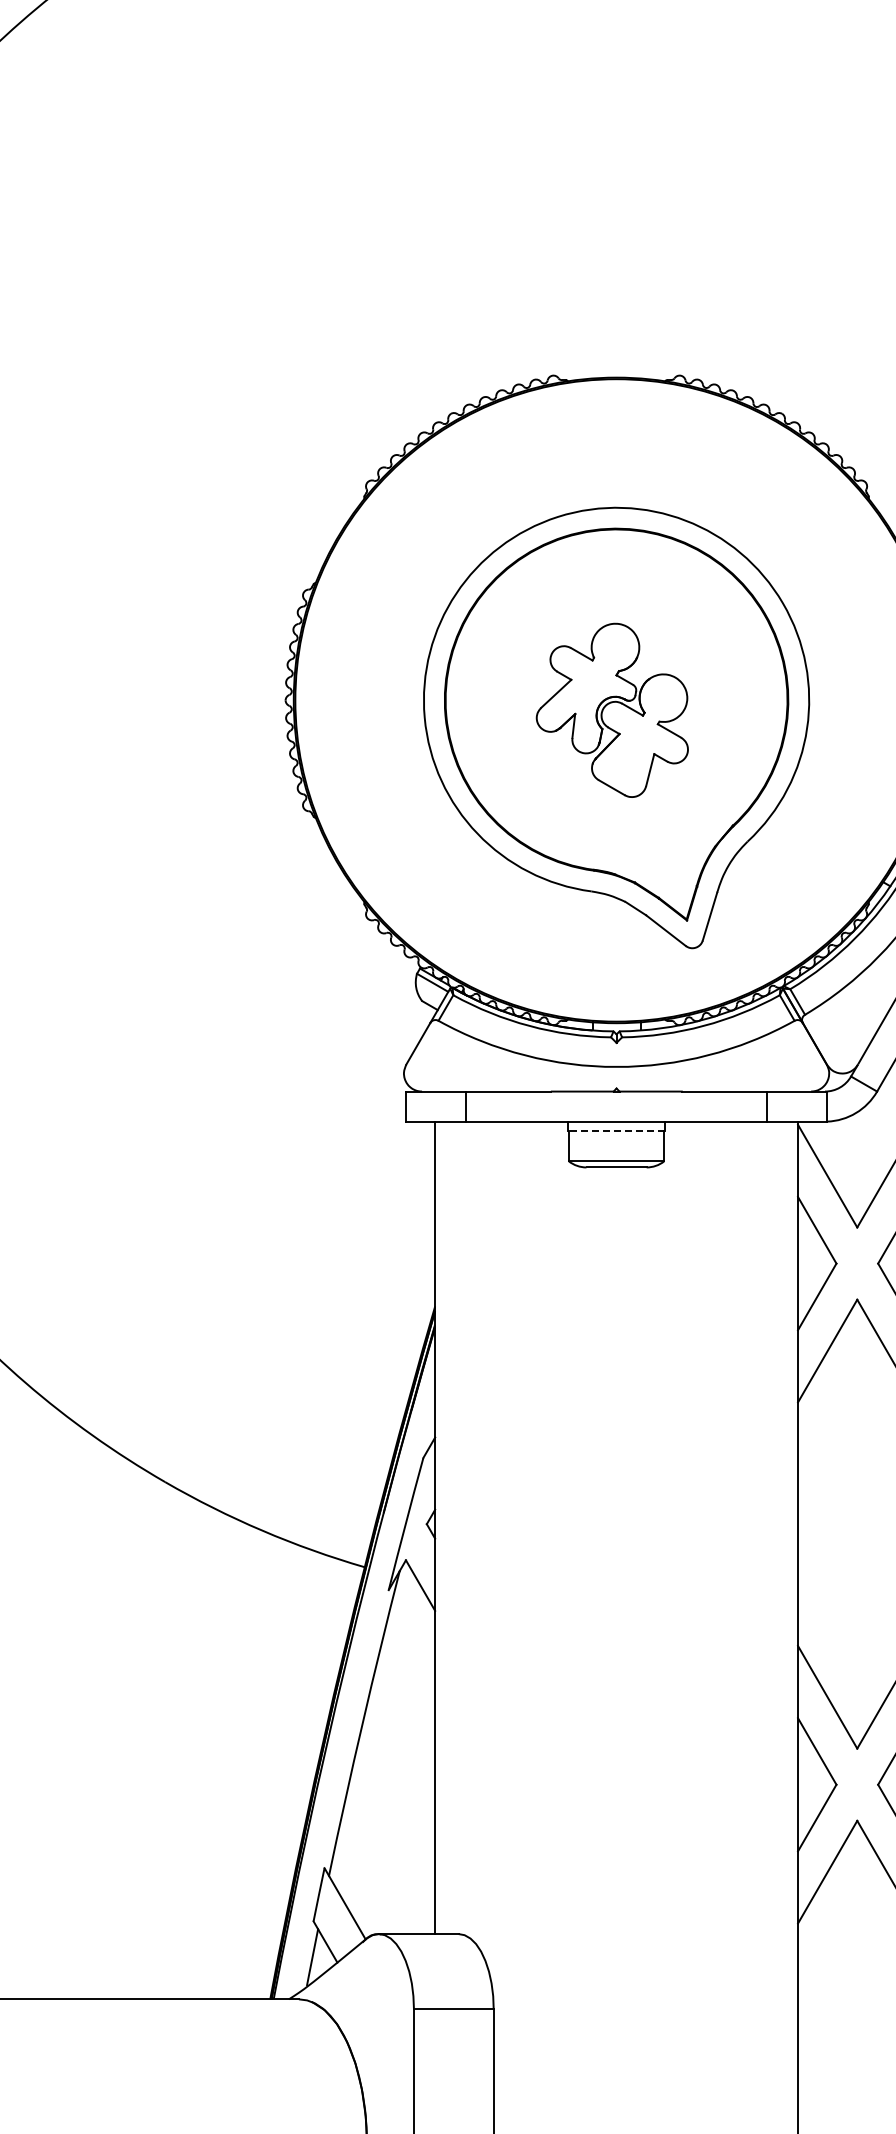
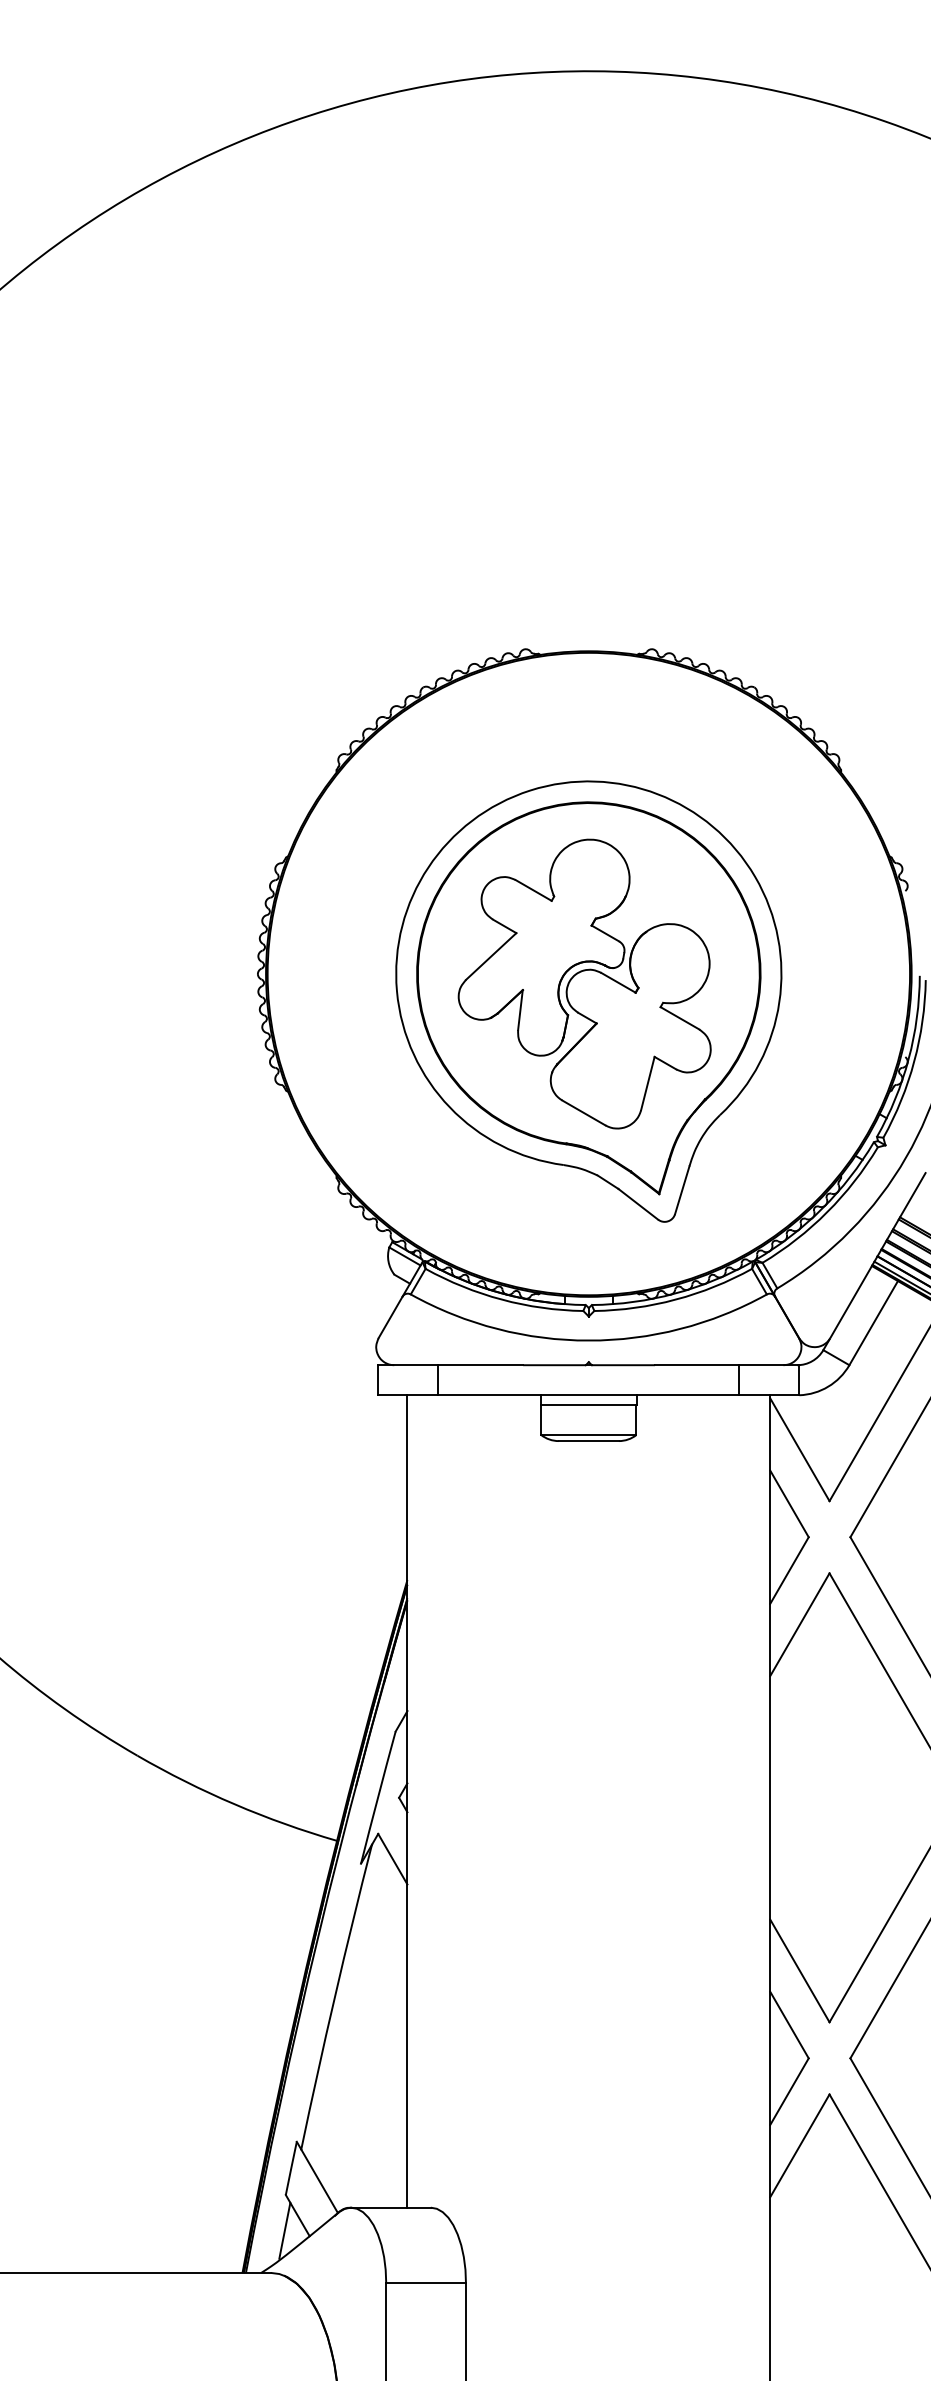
part: (612, 709) -> (584, 983), size x1.67
line: (616, 1130) -> (588, 1404), dashed -> solid

